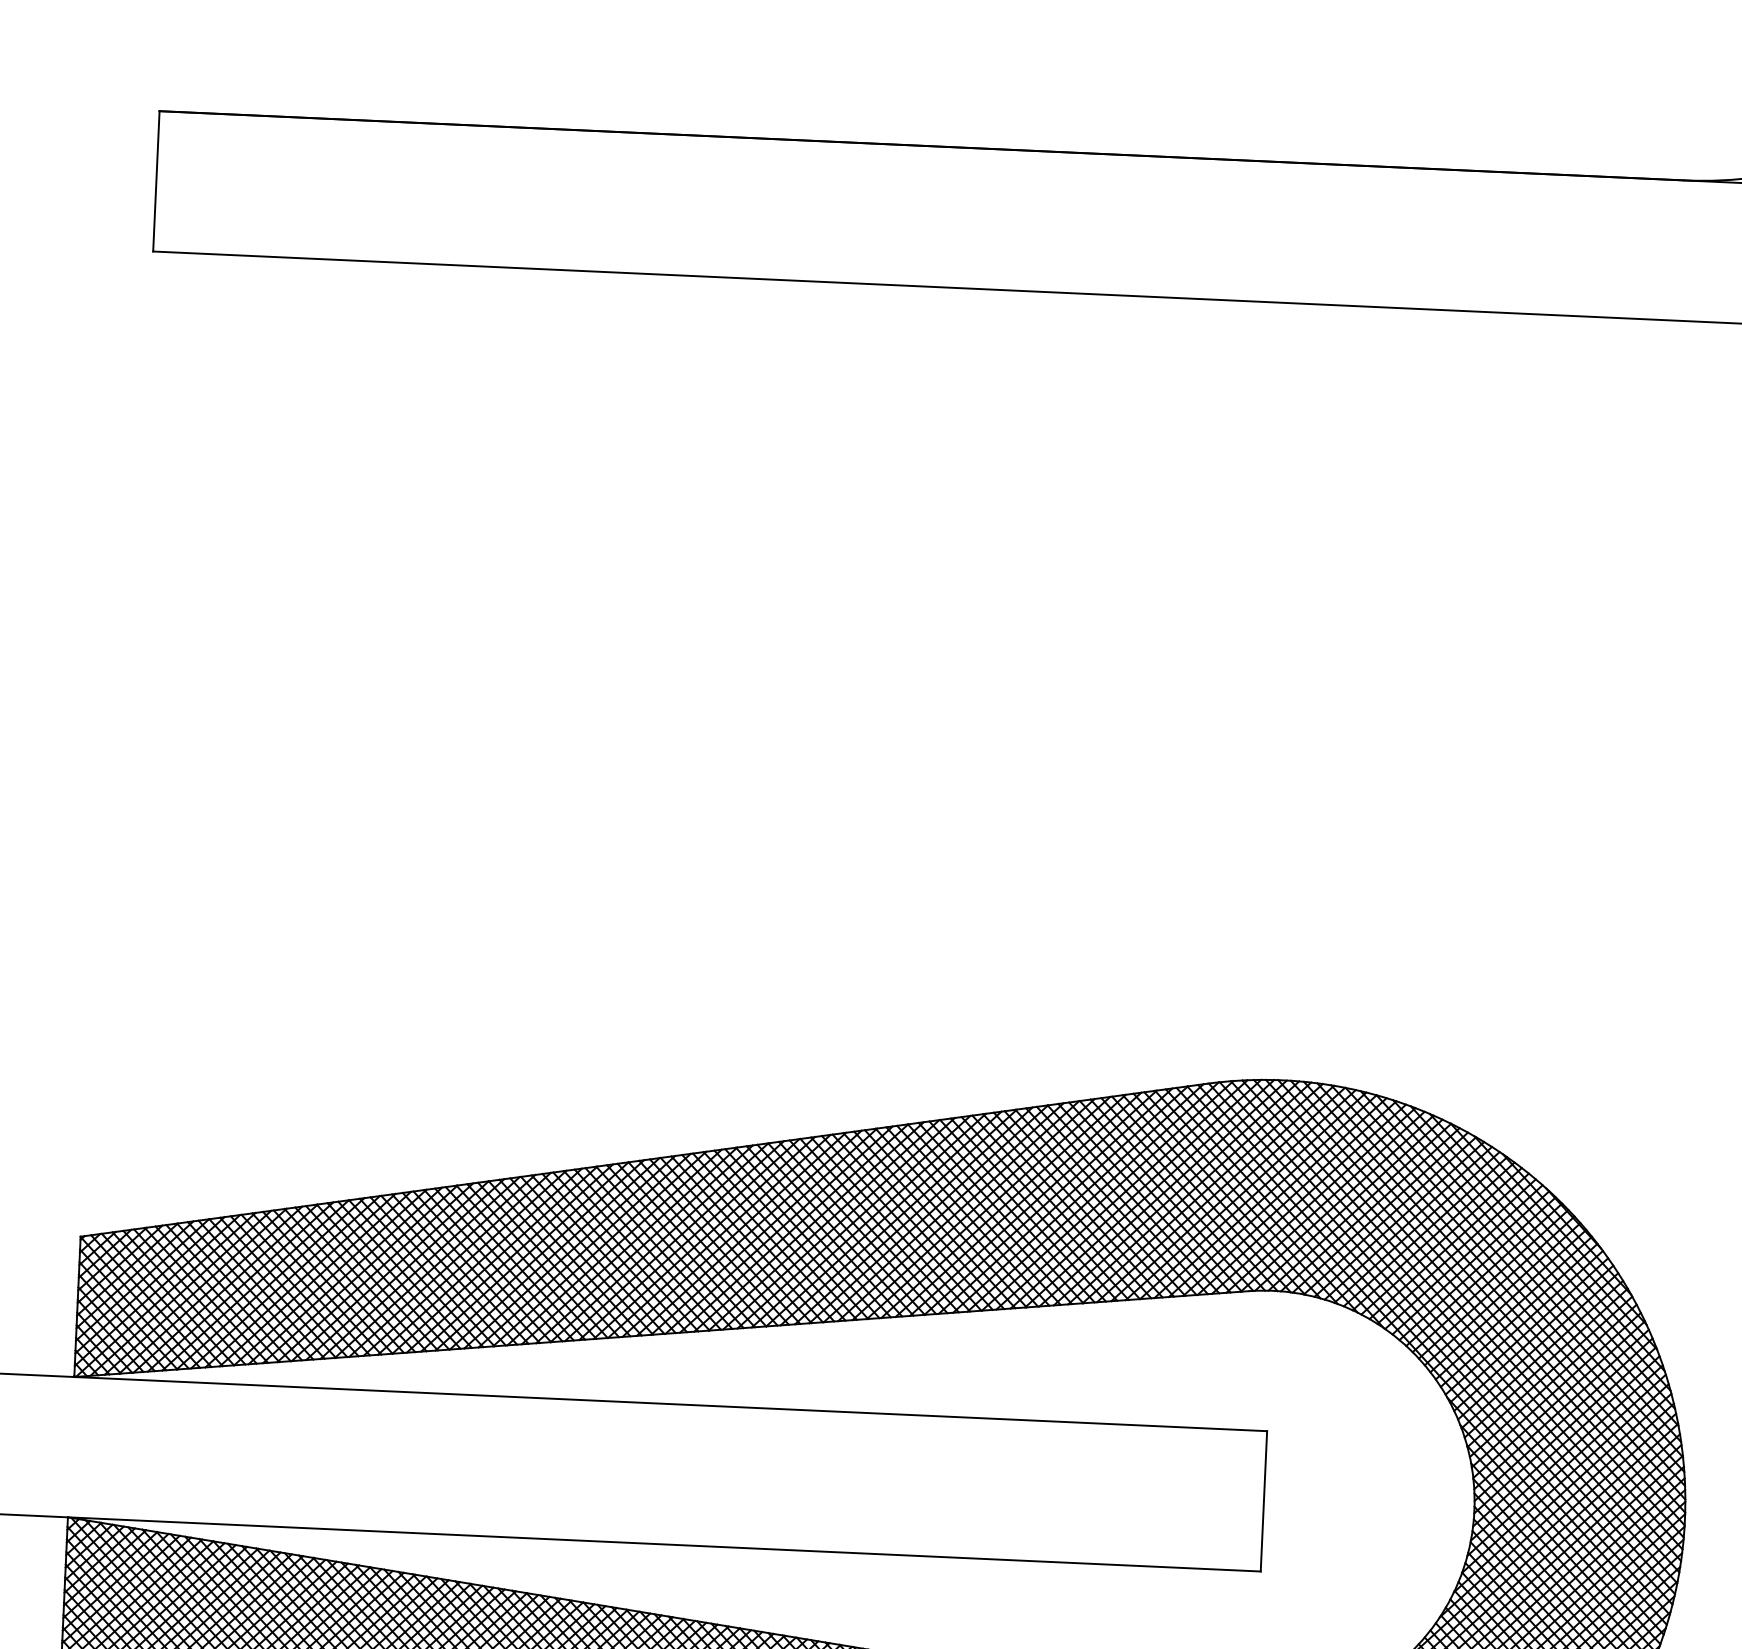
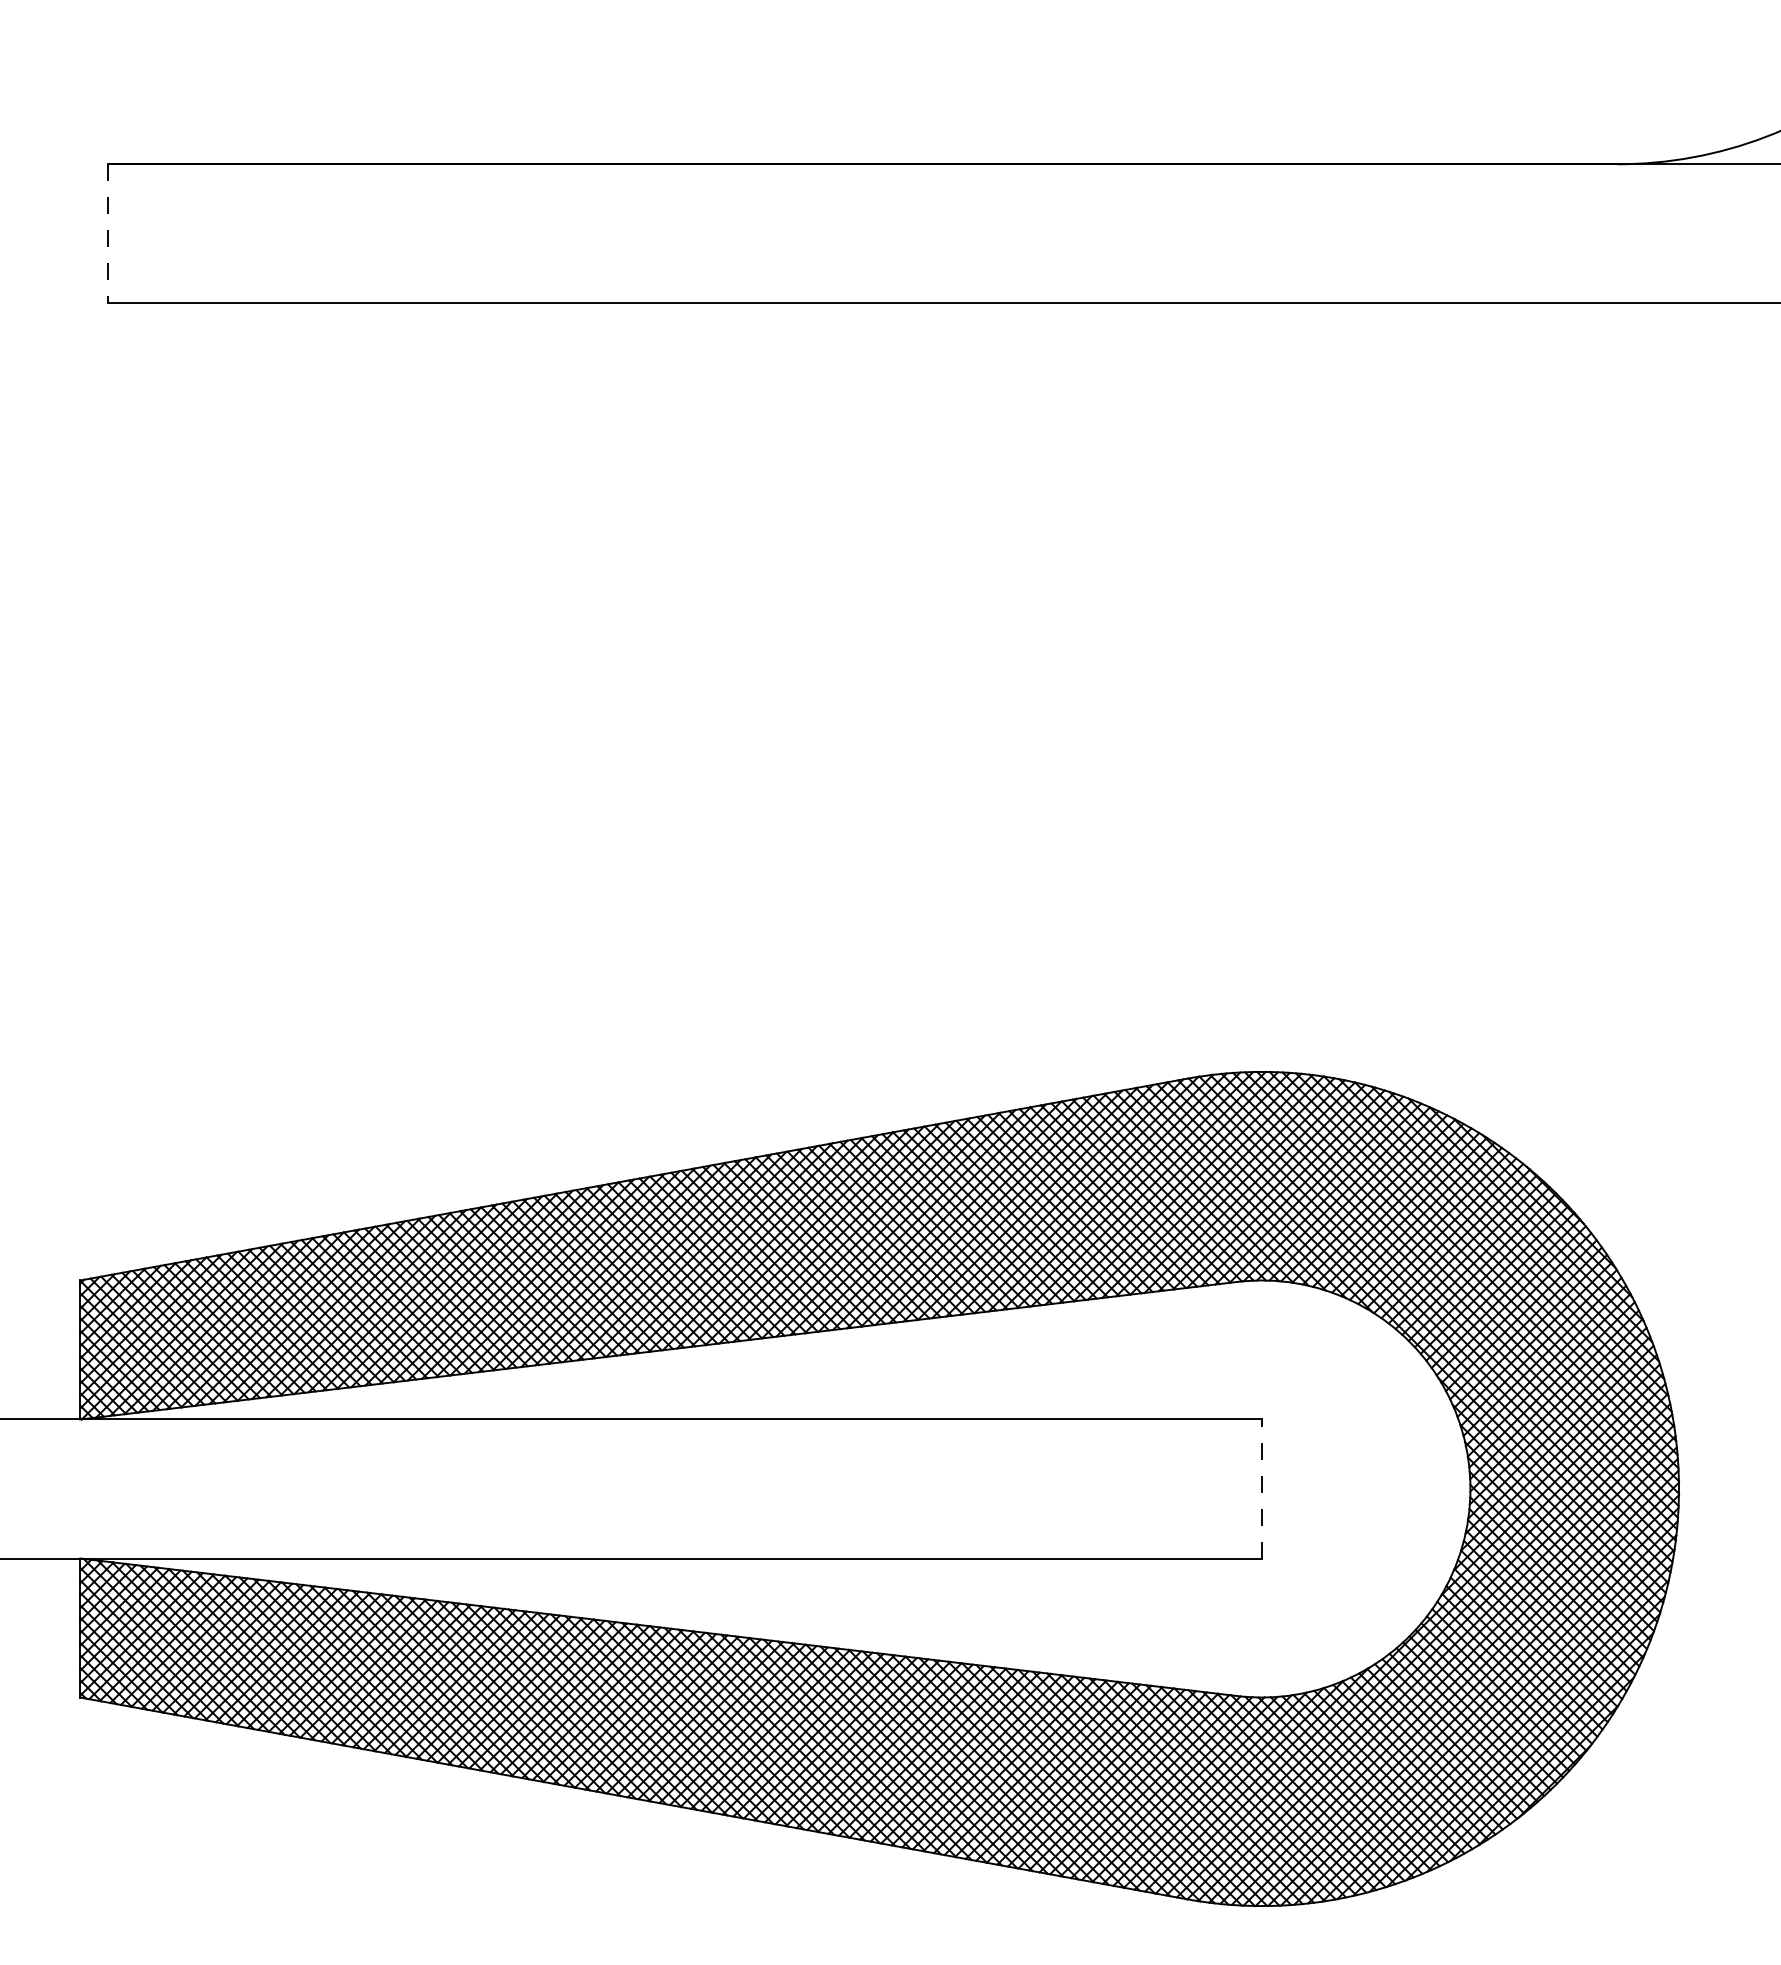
line: (156, 181) -> (107, 233), solid -> dashed
line: (1263, 1501) -> (1261, 1489), solid -> dashed

